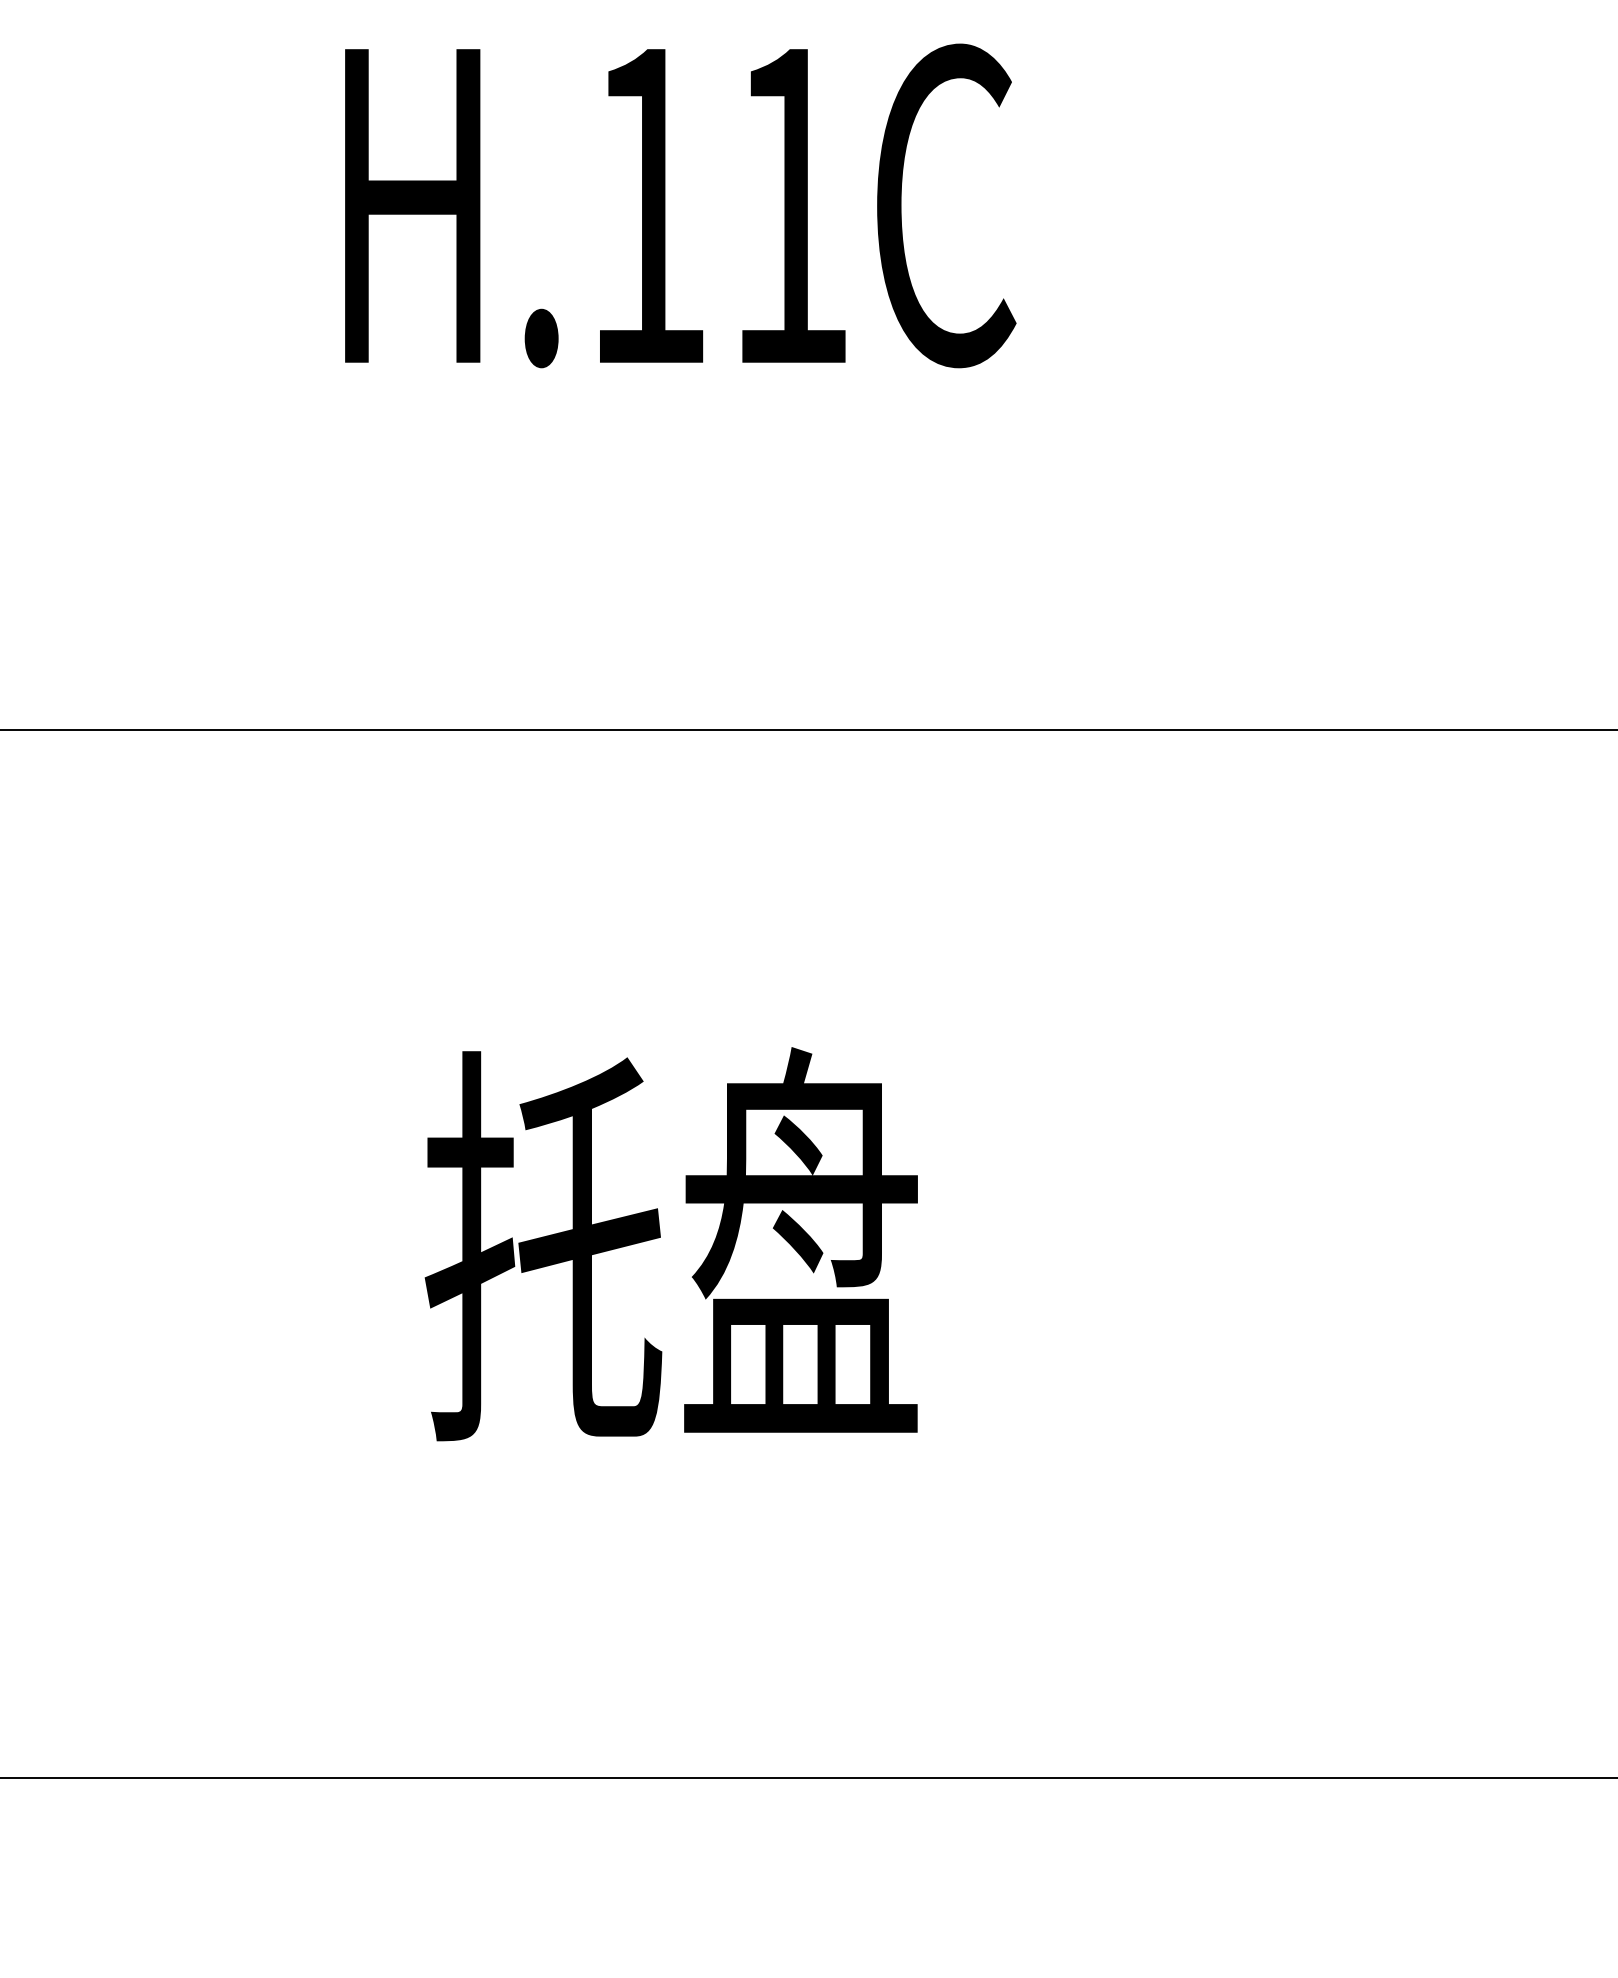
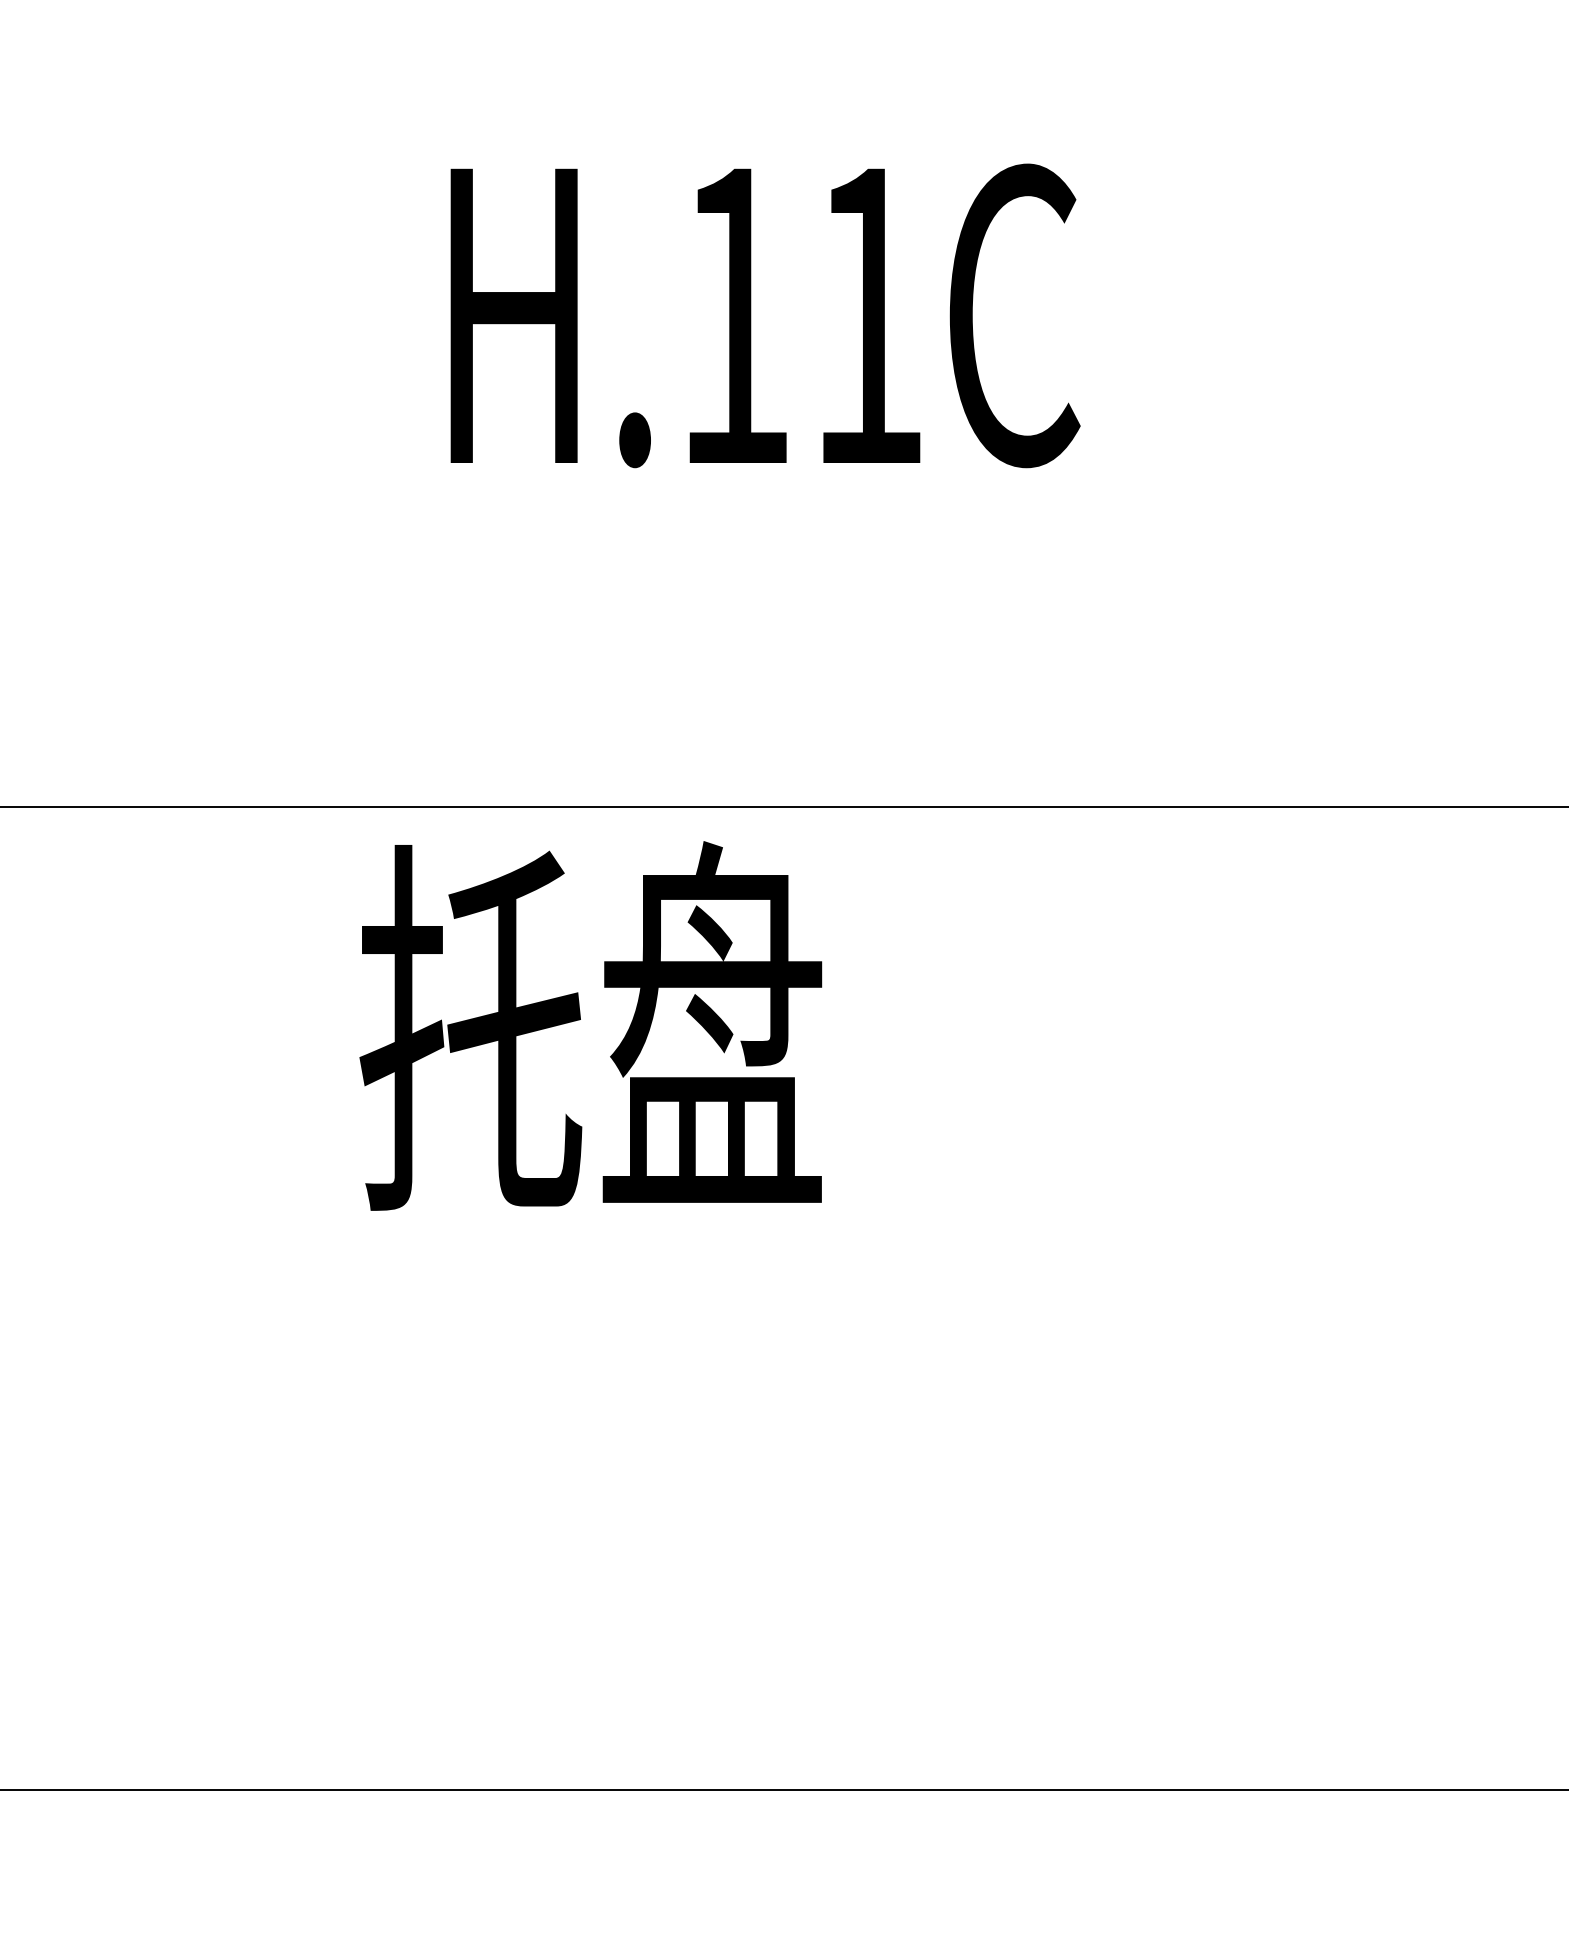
text: (671, 1243) -> (590, 1025), moved

